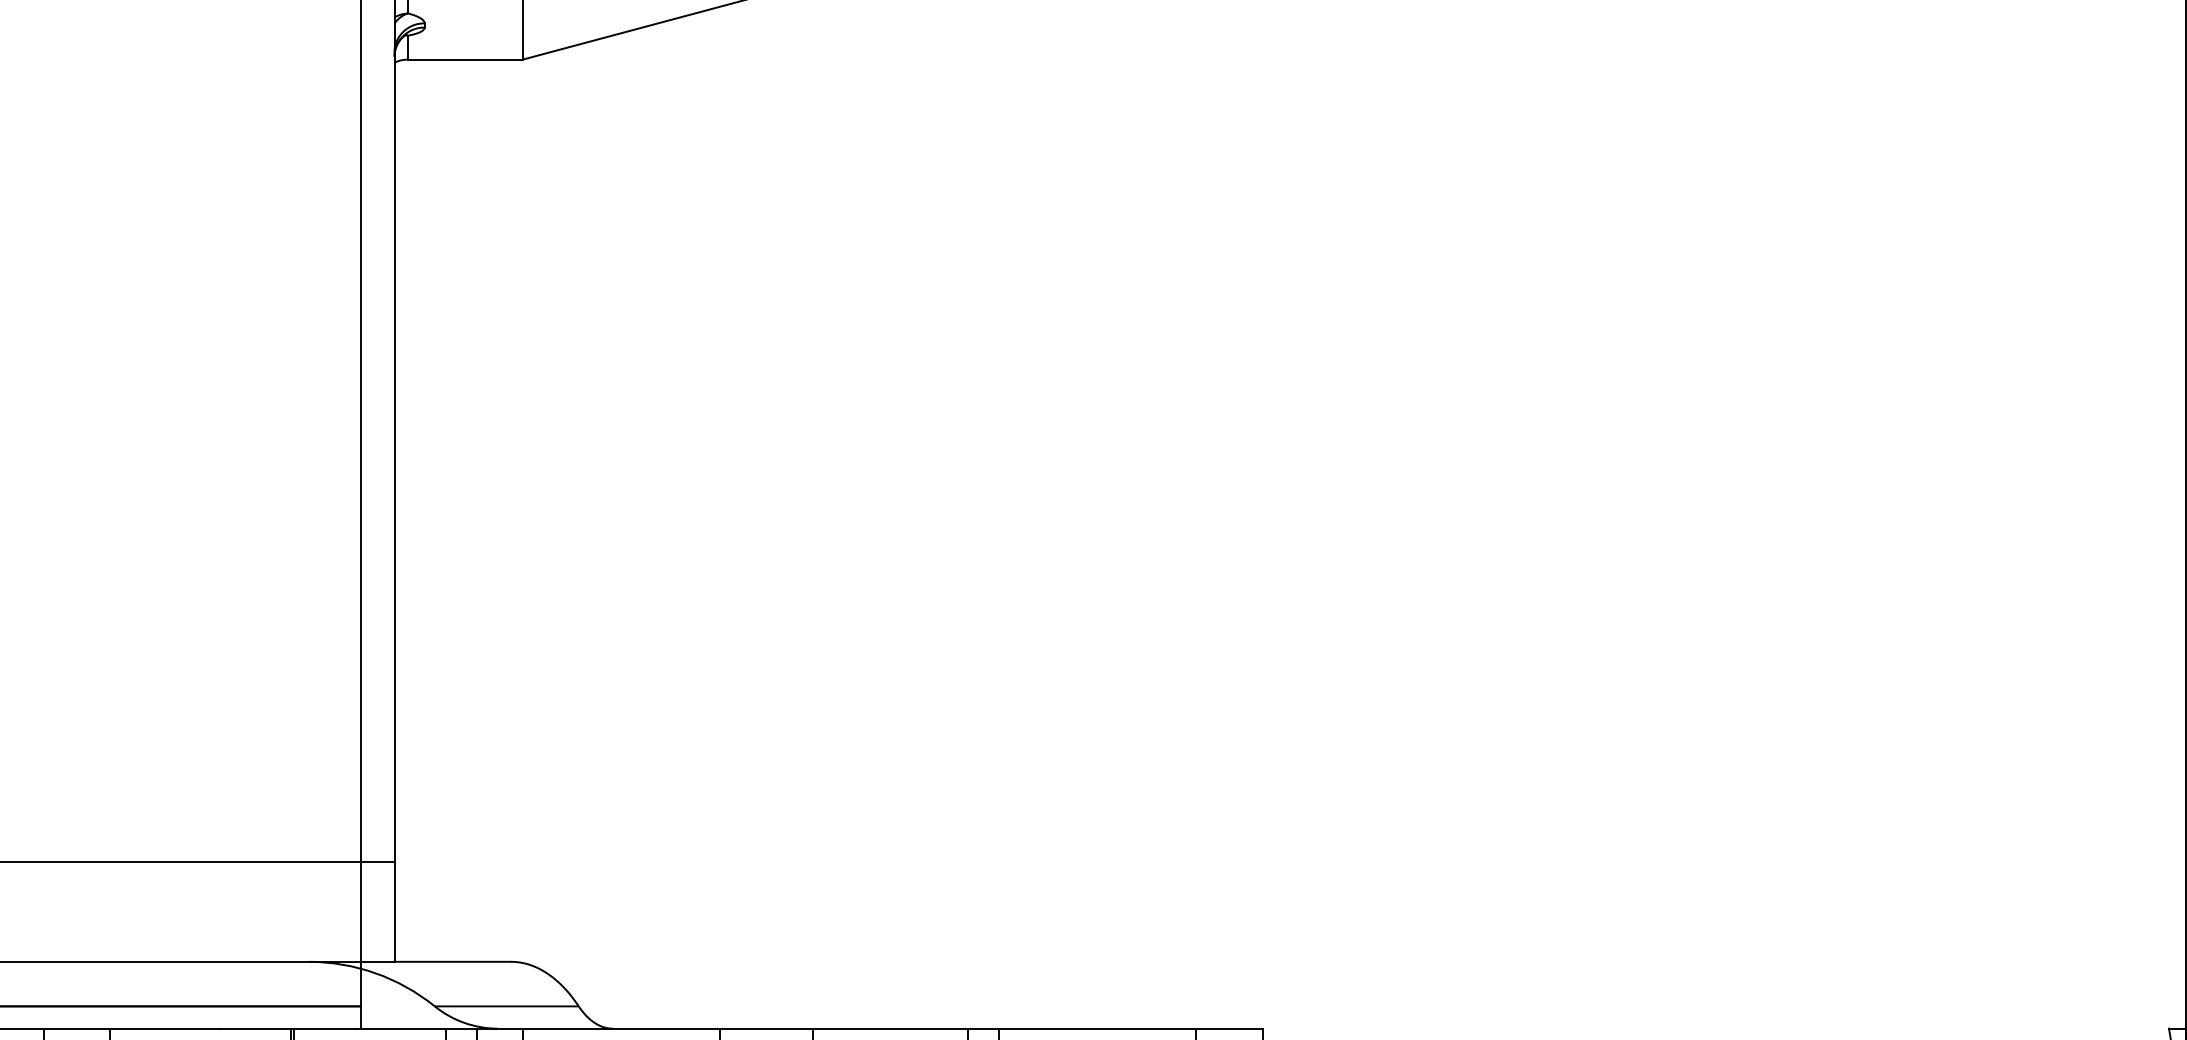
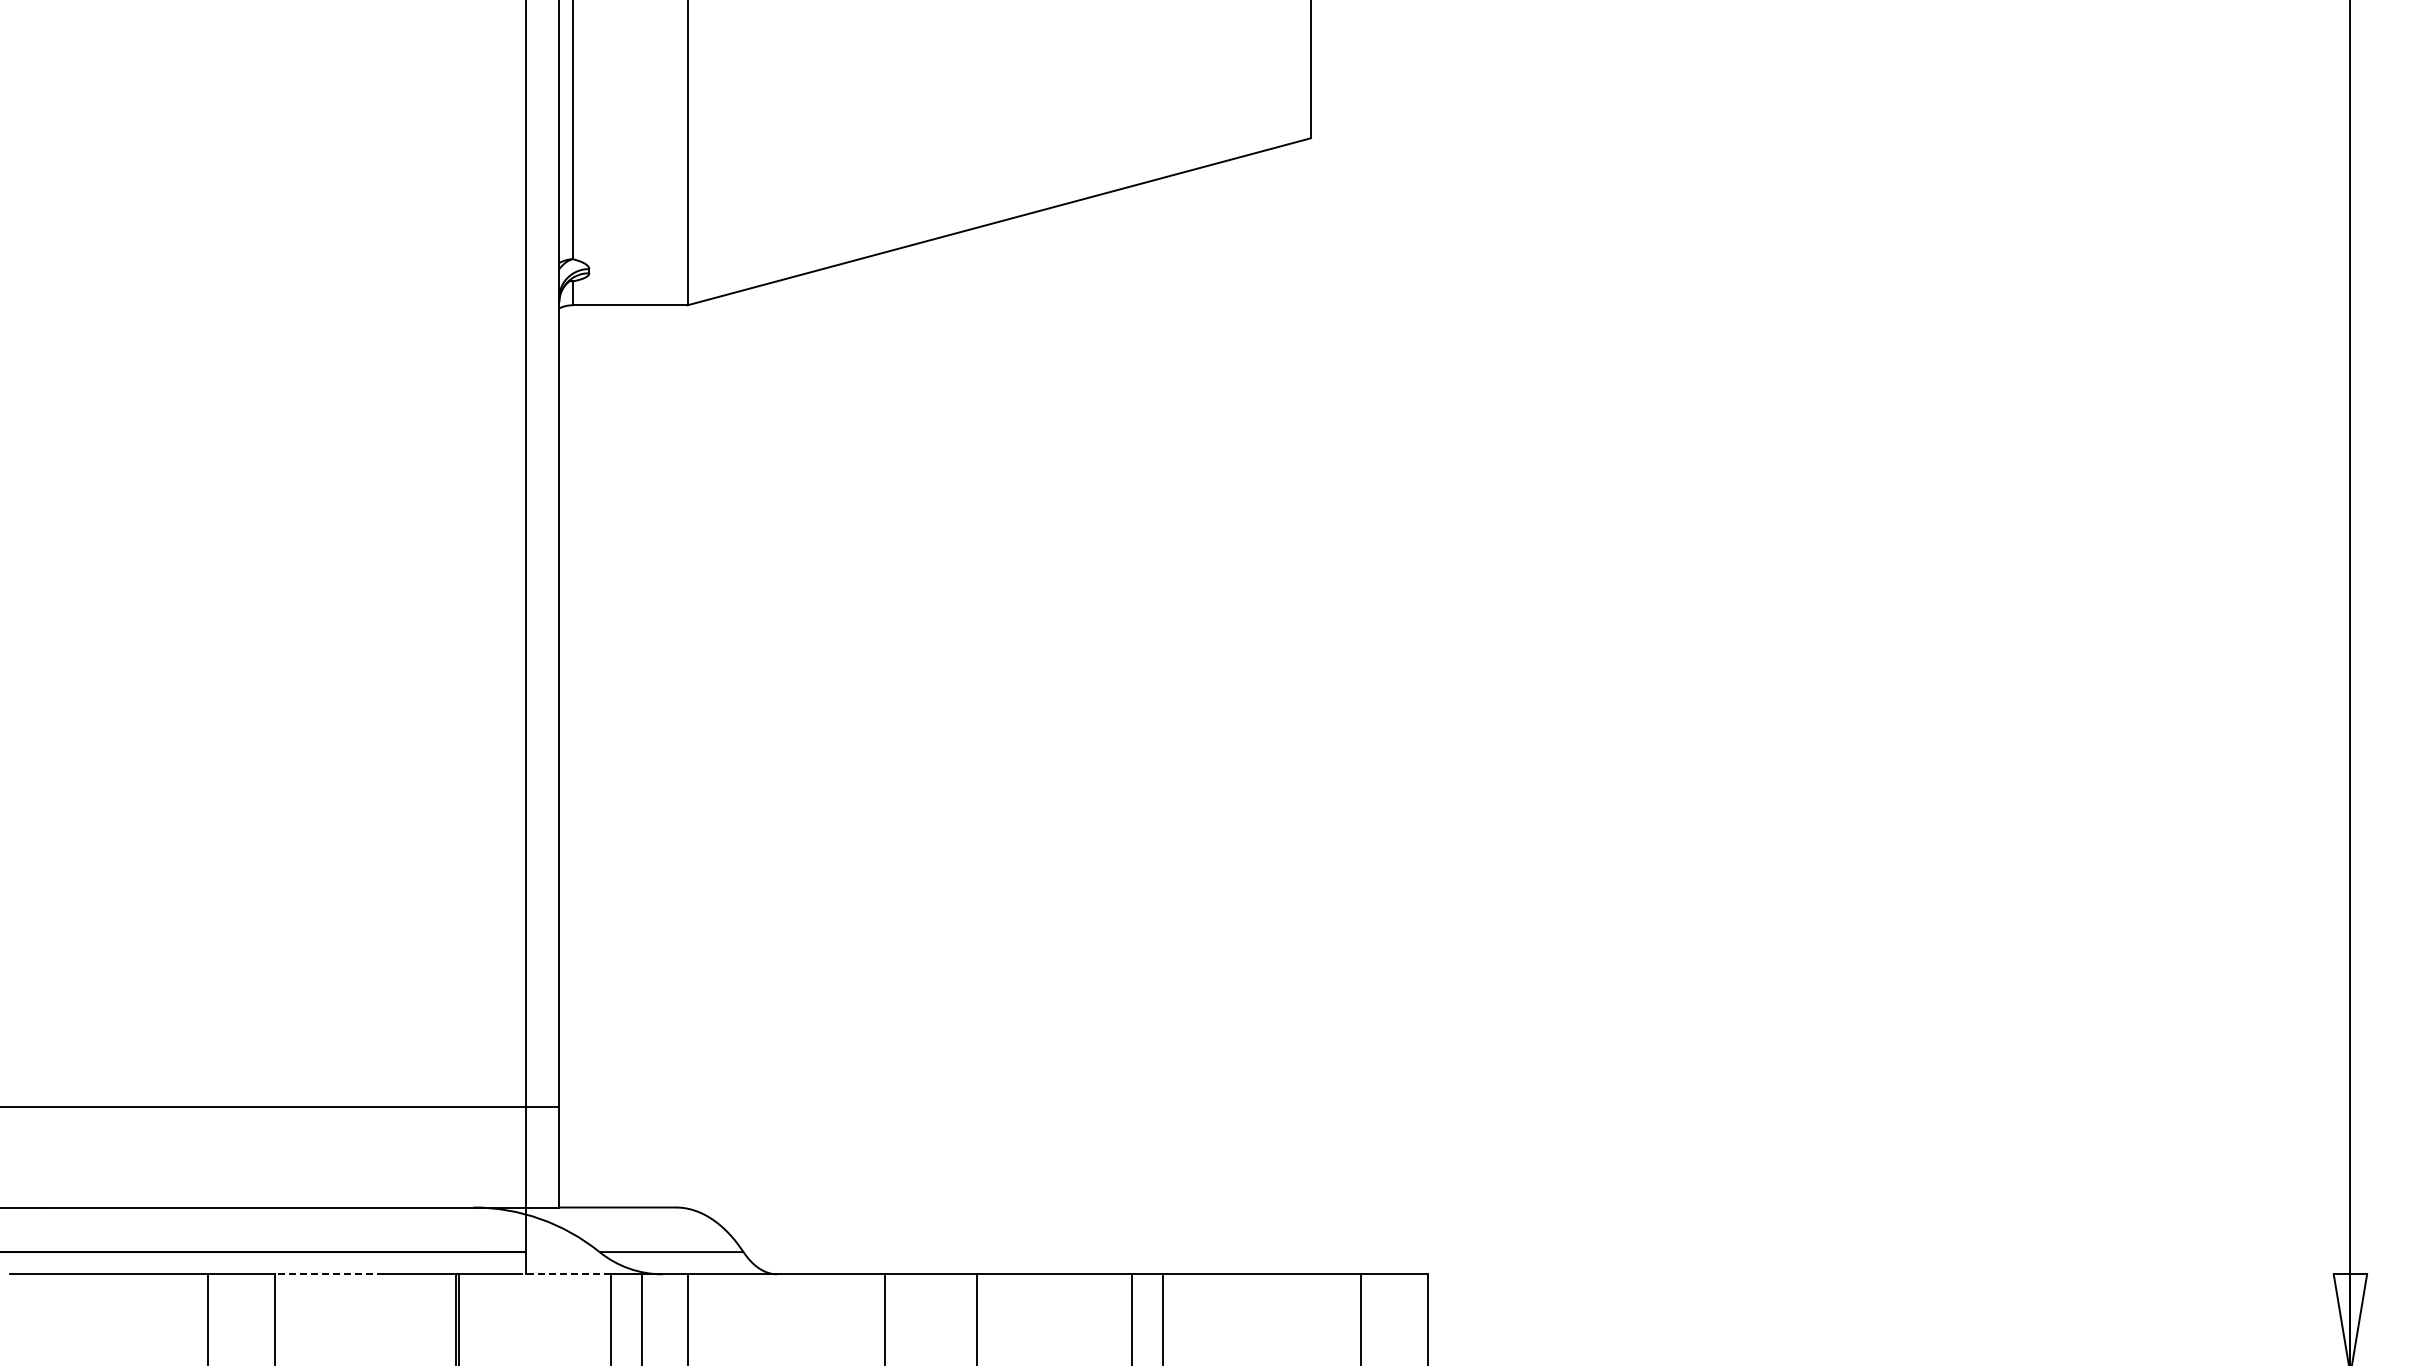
line: (163, 1028) -> (328, 1274), solid -> dashed
line: (400, 1028) -> (565, 1274), solid -> dashed

